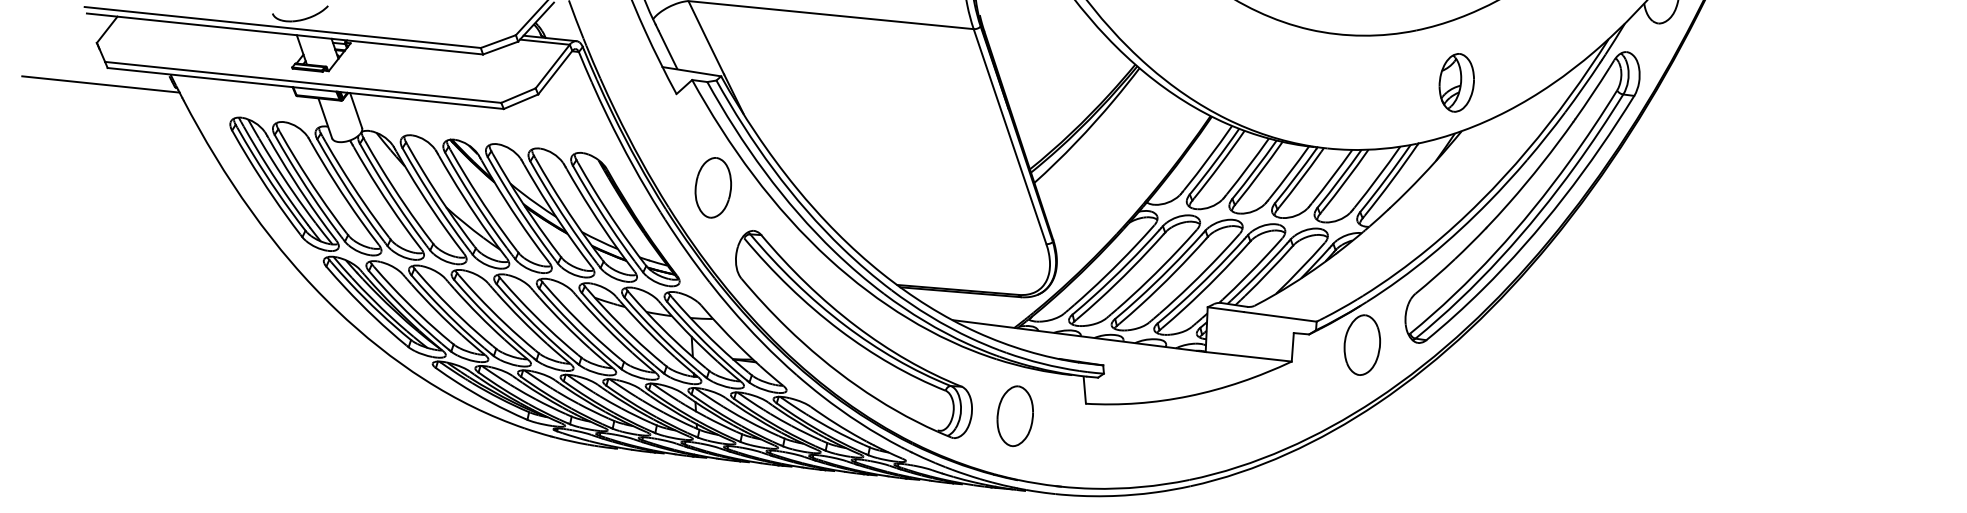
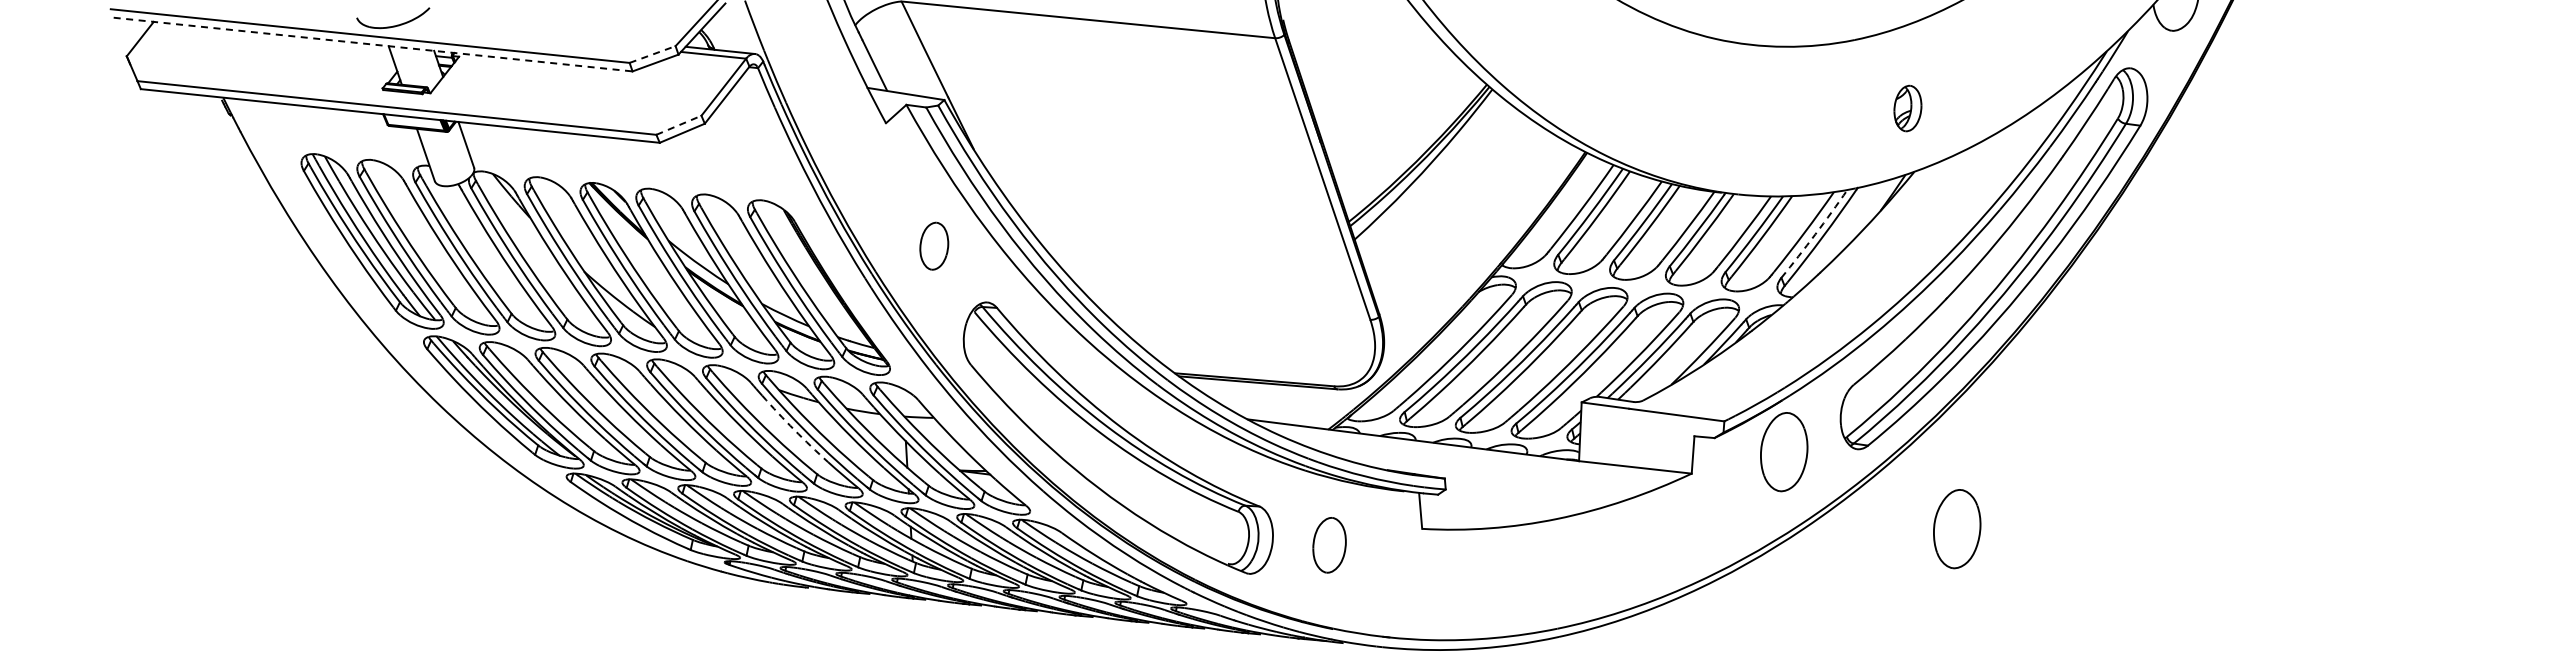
line: (285, 33) -> (373, 44), solid -> dashed
line: (499, 41) -> (653, 54), solid -> dashed
part: (1456, 82) -> (1907, 108), size x0.6
line: (101, 84) -> (132, 110), removed
line: (518, 95) -> (679, 125), solid -> dashed
arc: (1386, 179) -> (1815, 234), solid -> dashed
part: (713, 188) -> (934, 246), size x0.6
arc: (606, 327) -> (794, 429), solid -> dashed
part: (1494, 404) -> (1957, 529), added
part: (1015, 416) -> (1329, 545), size x0.7

